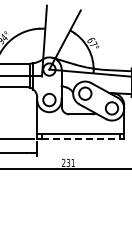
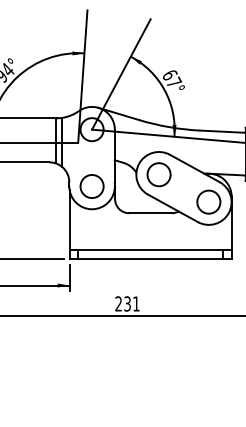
line: (80, 138) -> (150, 258), dashed -> solid

